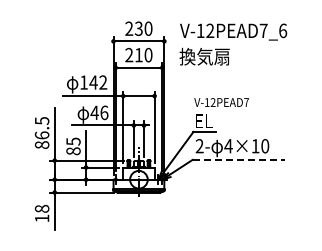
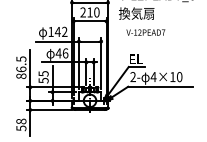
text: (221, 102) -> (145, 32), moved
text: (73, 151) -> (43, 80), 85 -> 55
line: (238, 159) -> (160, 86), dashed -> solid
text: (42, 218) -> (21, 128), 18 -> 58

